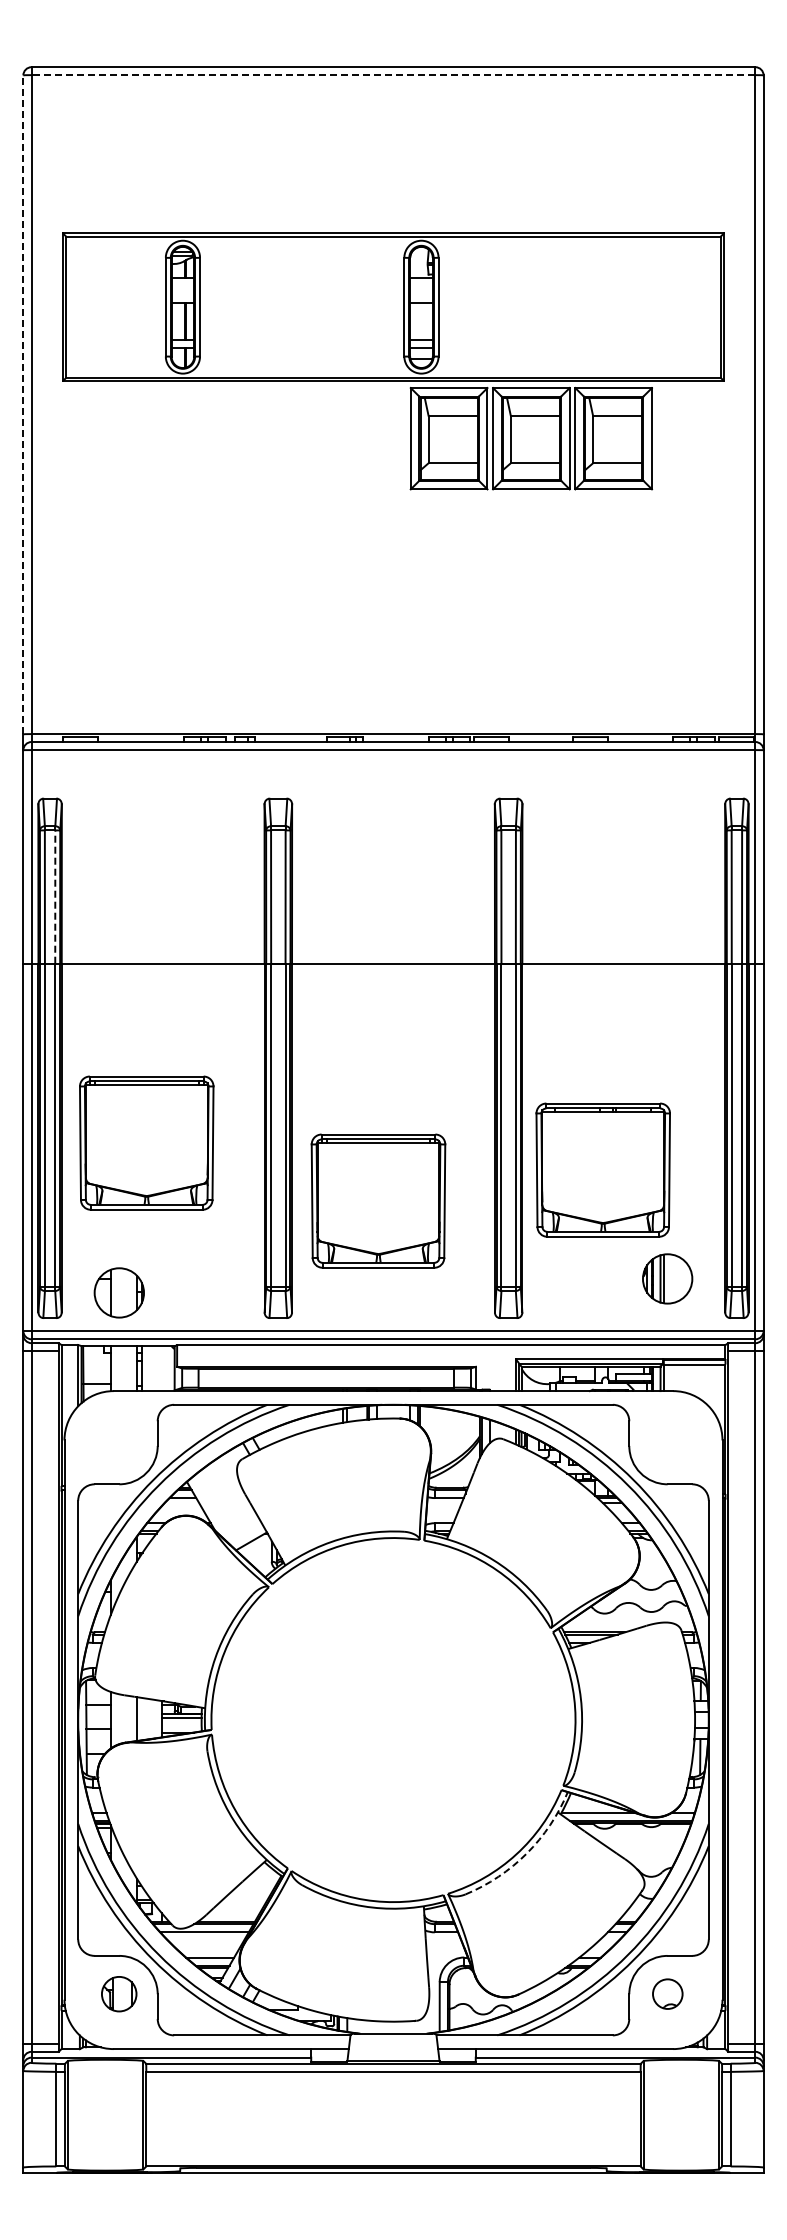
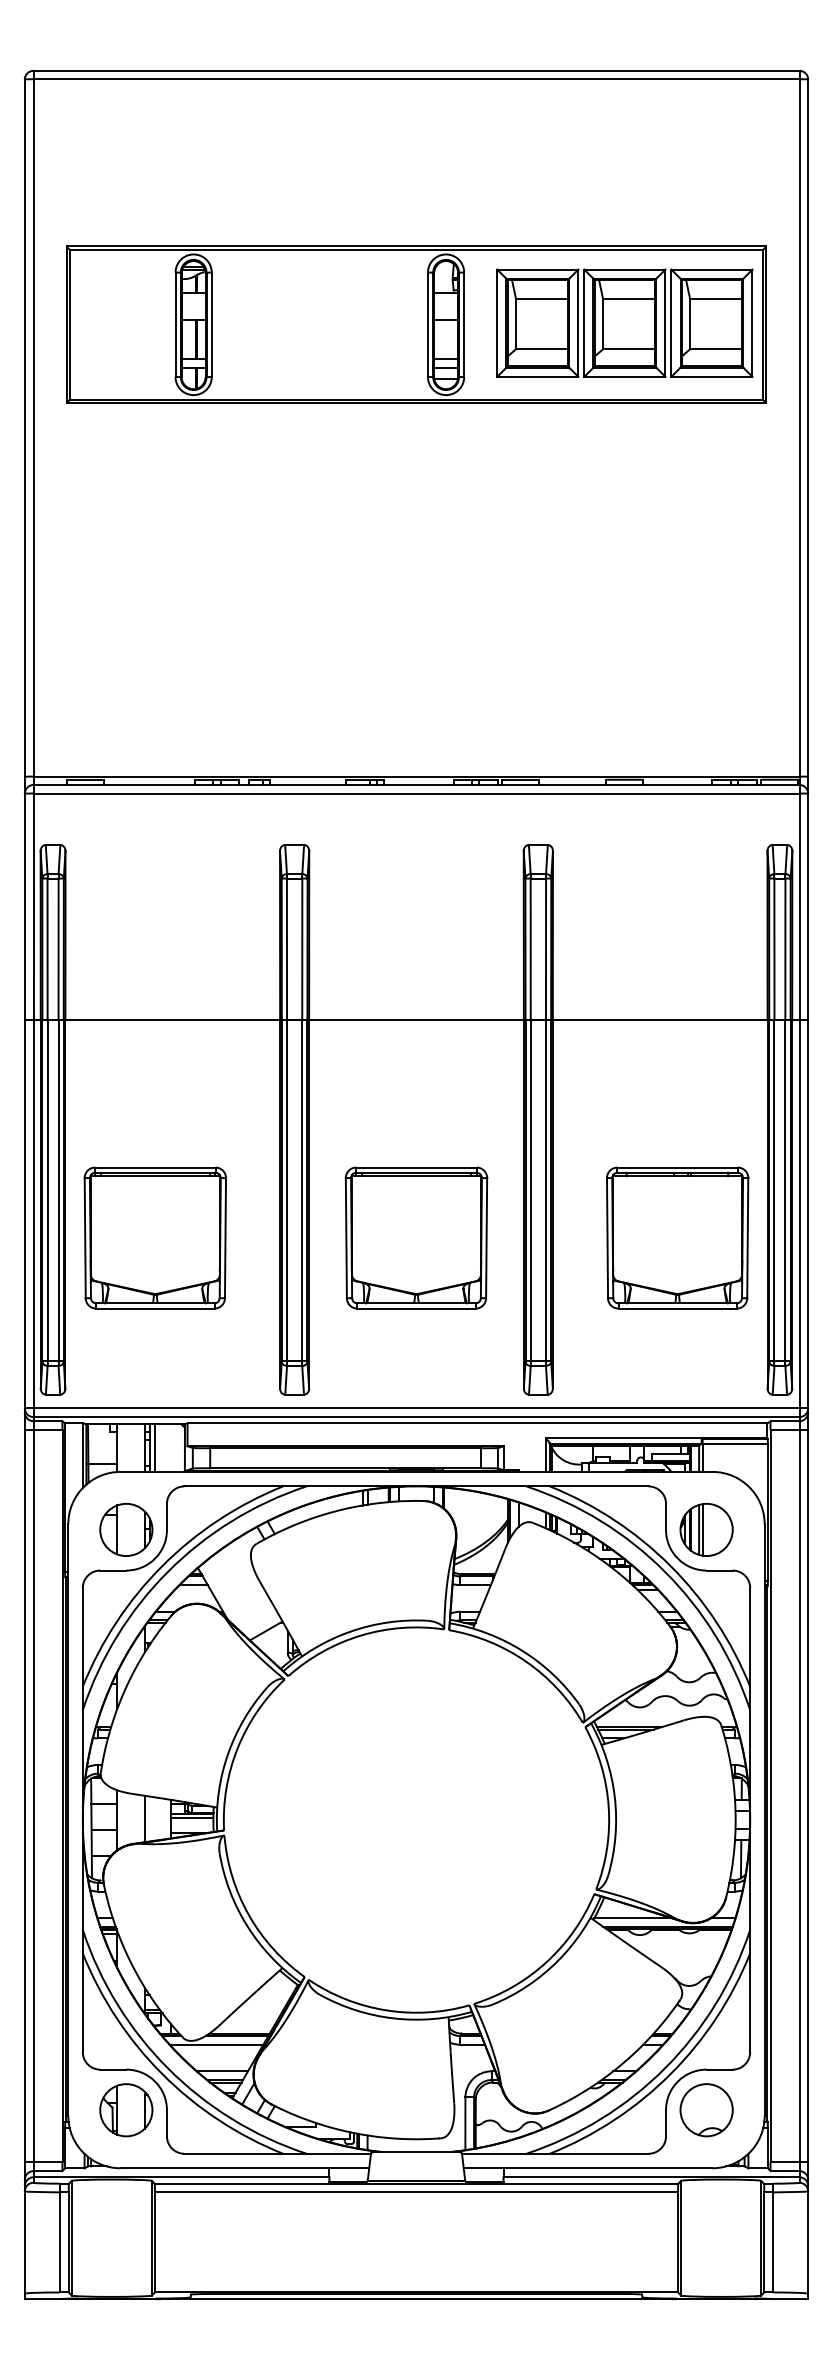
line: (393, 75) -> (416, 79), dashed -> solid
line: (23, 404) -> (24, 427), dashed -> solid
part: (531, 438) -> (624, 323), moved
line: (55, 897) -> (58, 949), dashed -> solid
part: (146, 1142) -> (155, 1237), moved
part: (602, 1169) -> (676, 1237), moved
part: (378, 1200) -> (416, 1237), moved
part: (667, 1278) -> (706, 1529), moved
part: (118, 1292) -> (125, 1529), moved
line: (146, 1368) -> (155, 1447), added
arc: (526, 1853) -> (557, 1961), dashed -> solid
part: (118, 1993) -> (125, 2109), size x1.43
part: (667, 1993) -> (706, 2109), size x1.67

